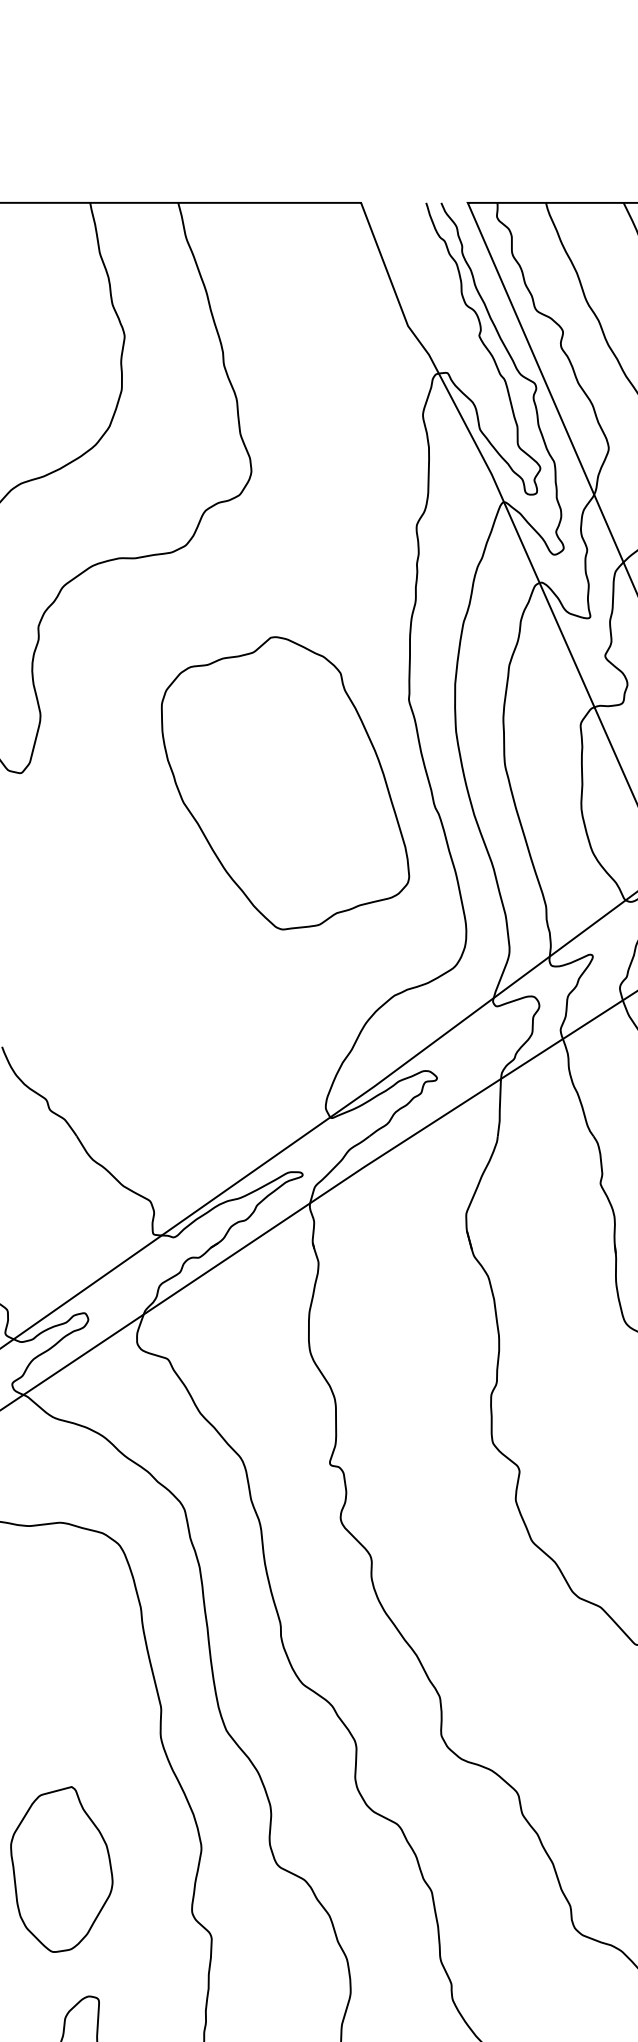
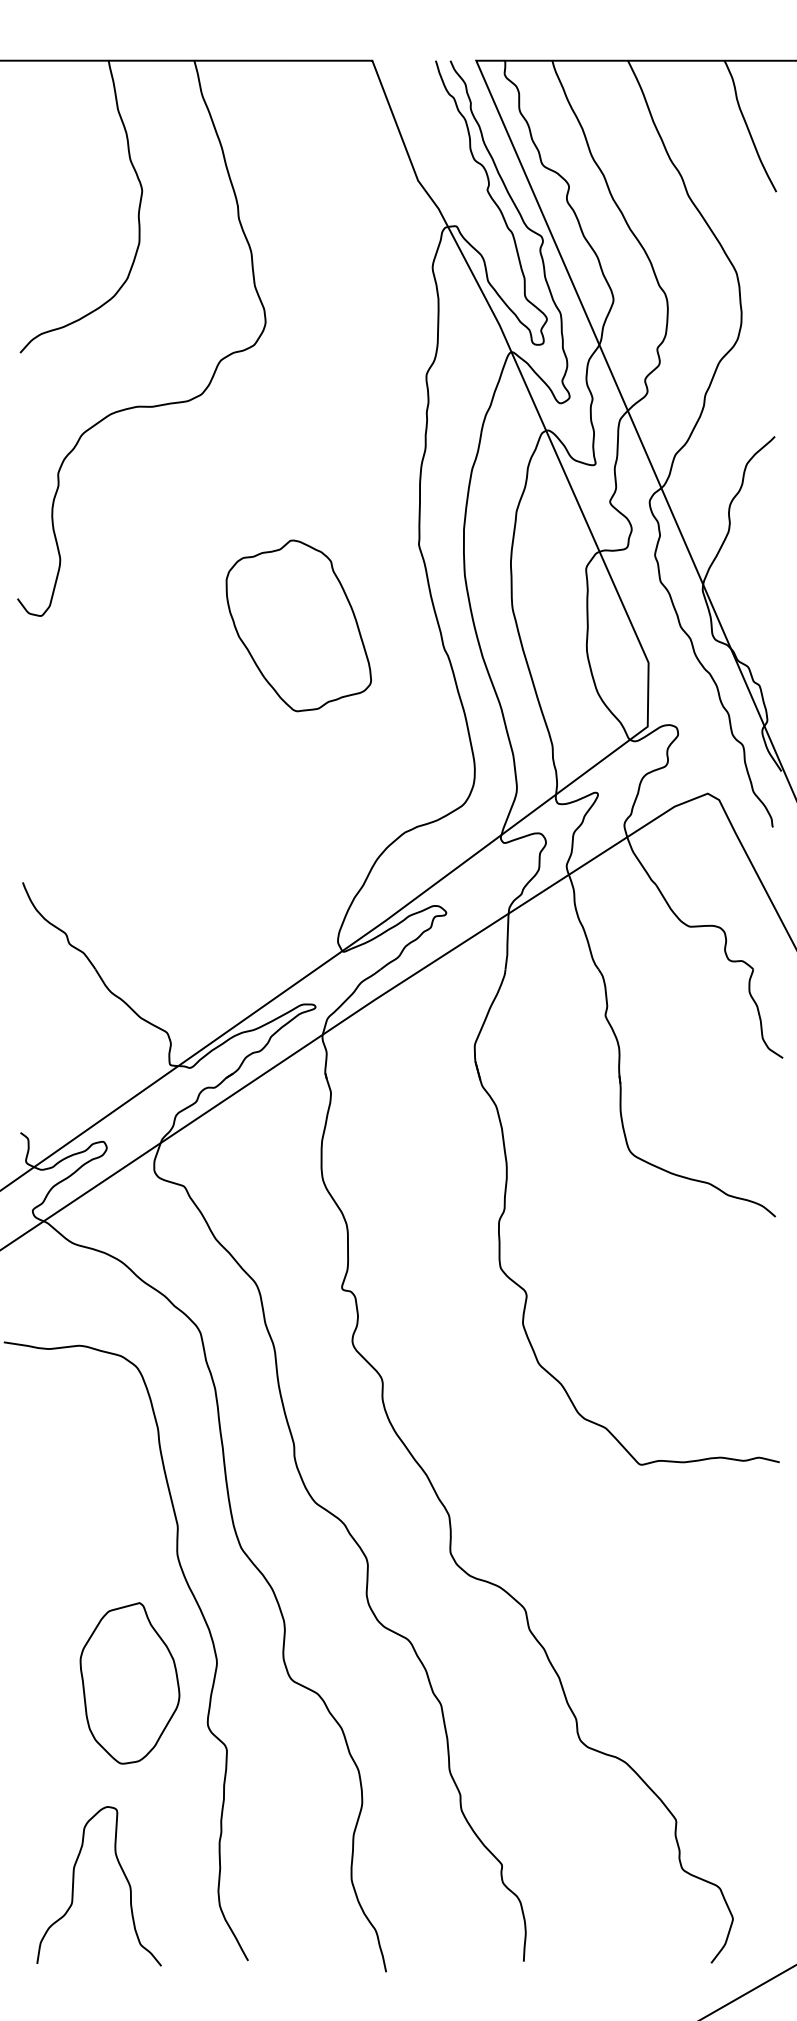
part: (285, 782) -> (298, 625), size x0.6
part: (61, 1869) -> (129, 1683), moved

